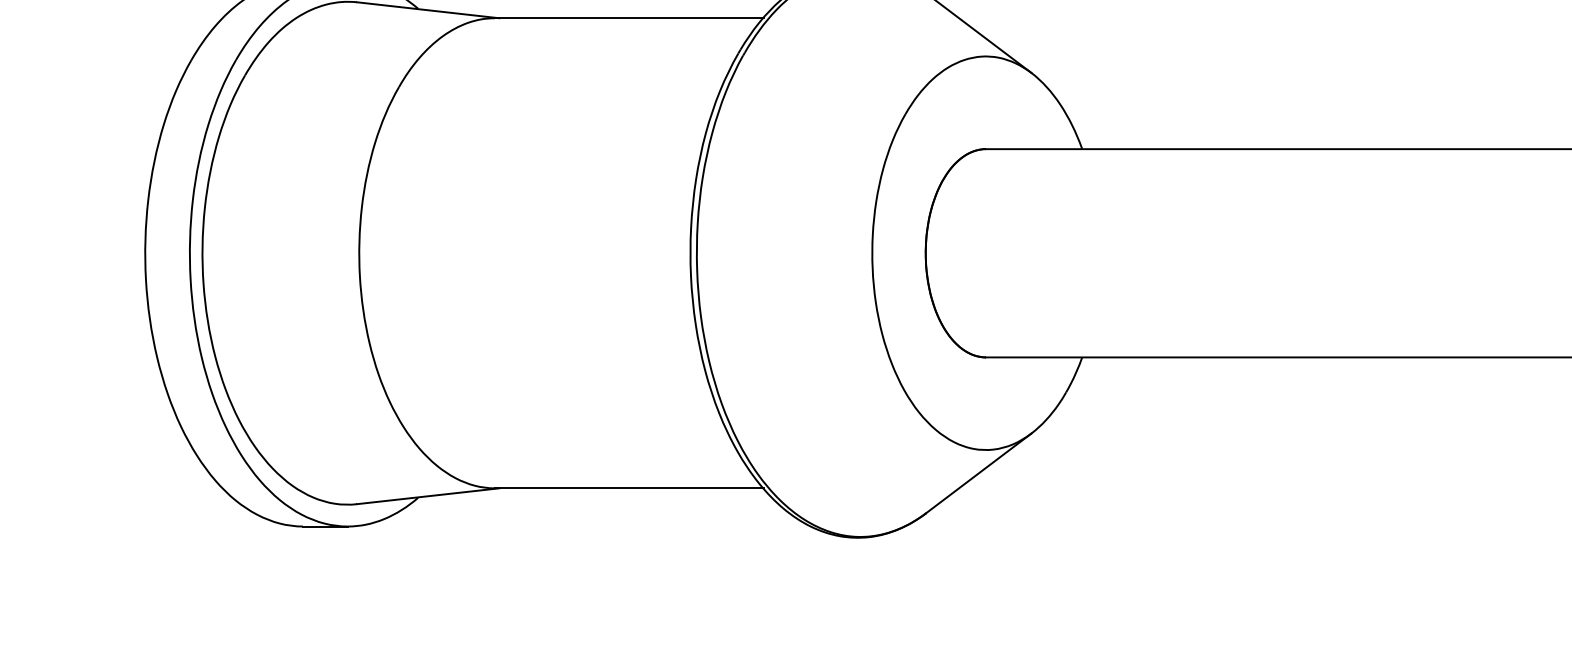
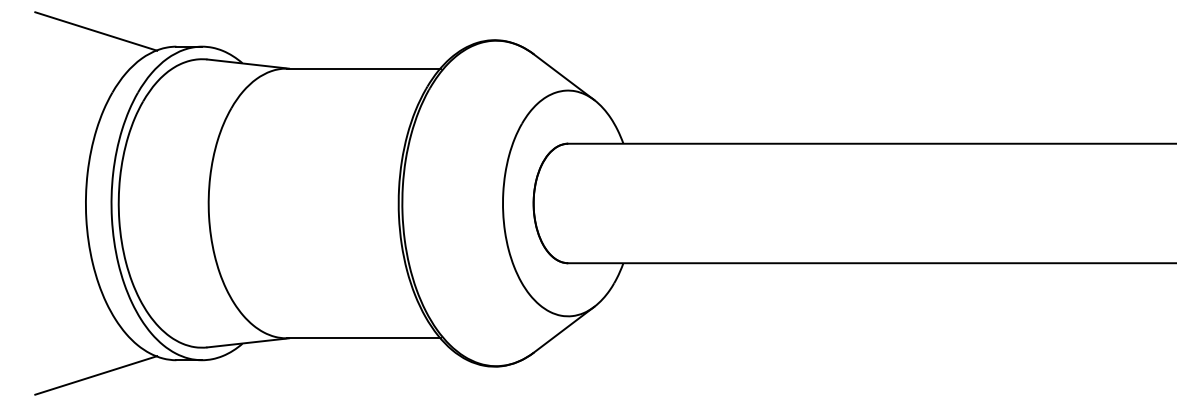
line: (163, 553) -> (96, 375), added

